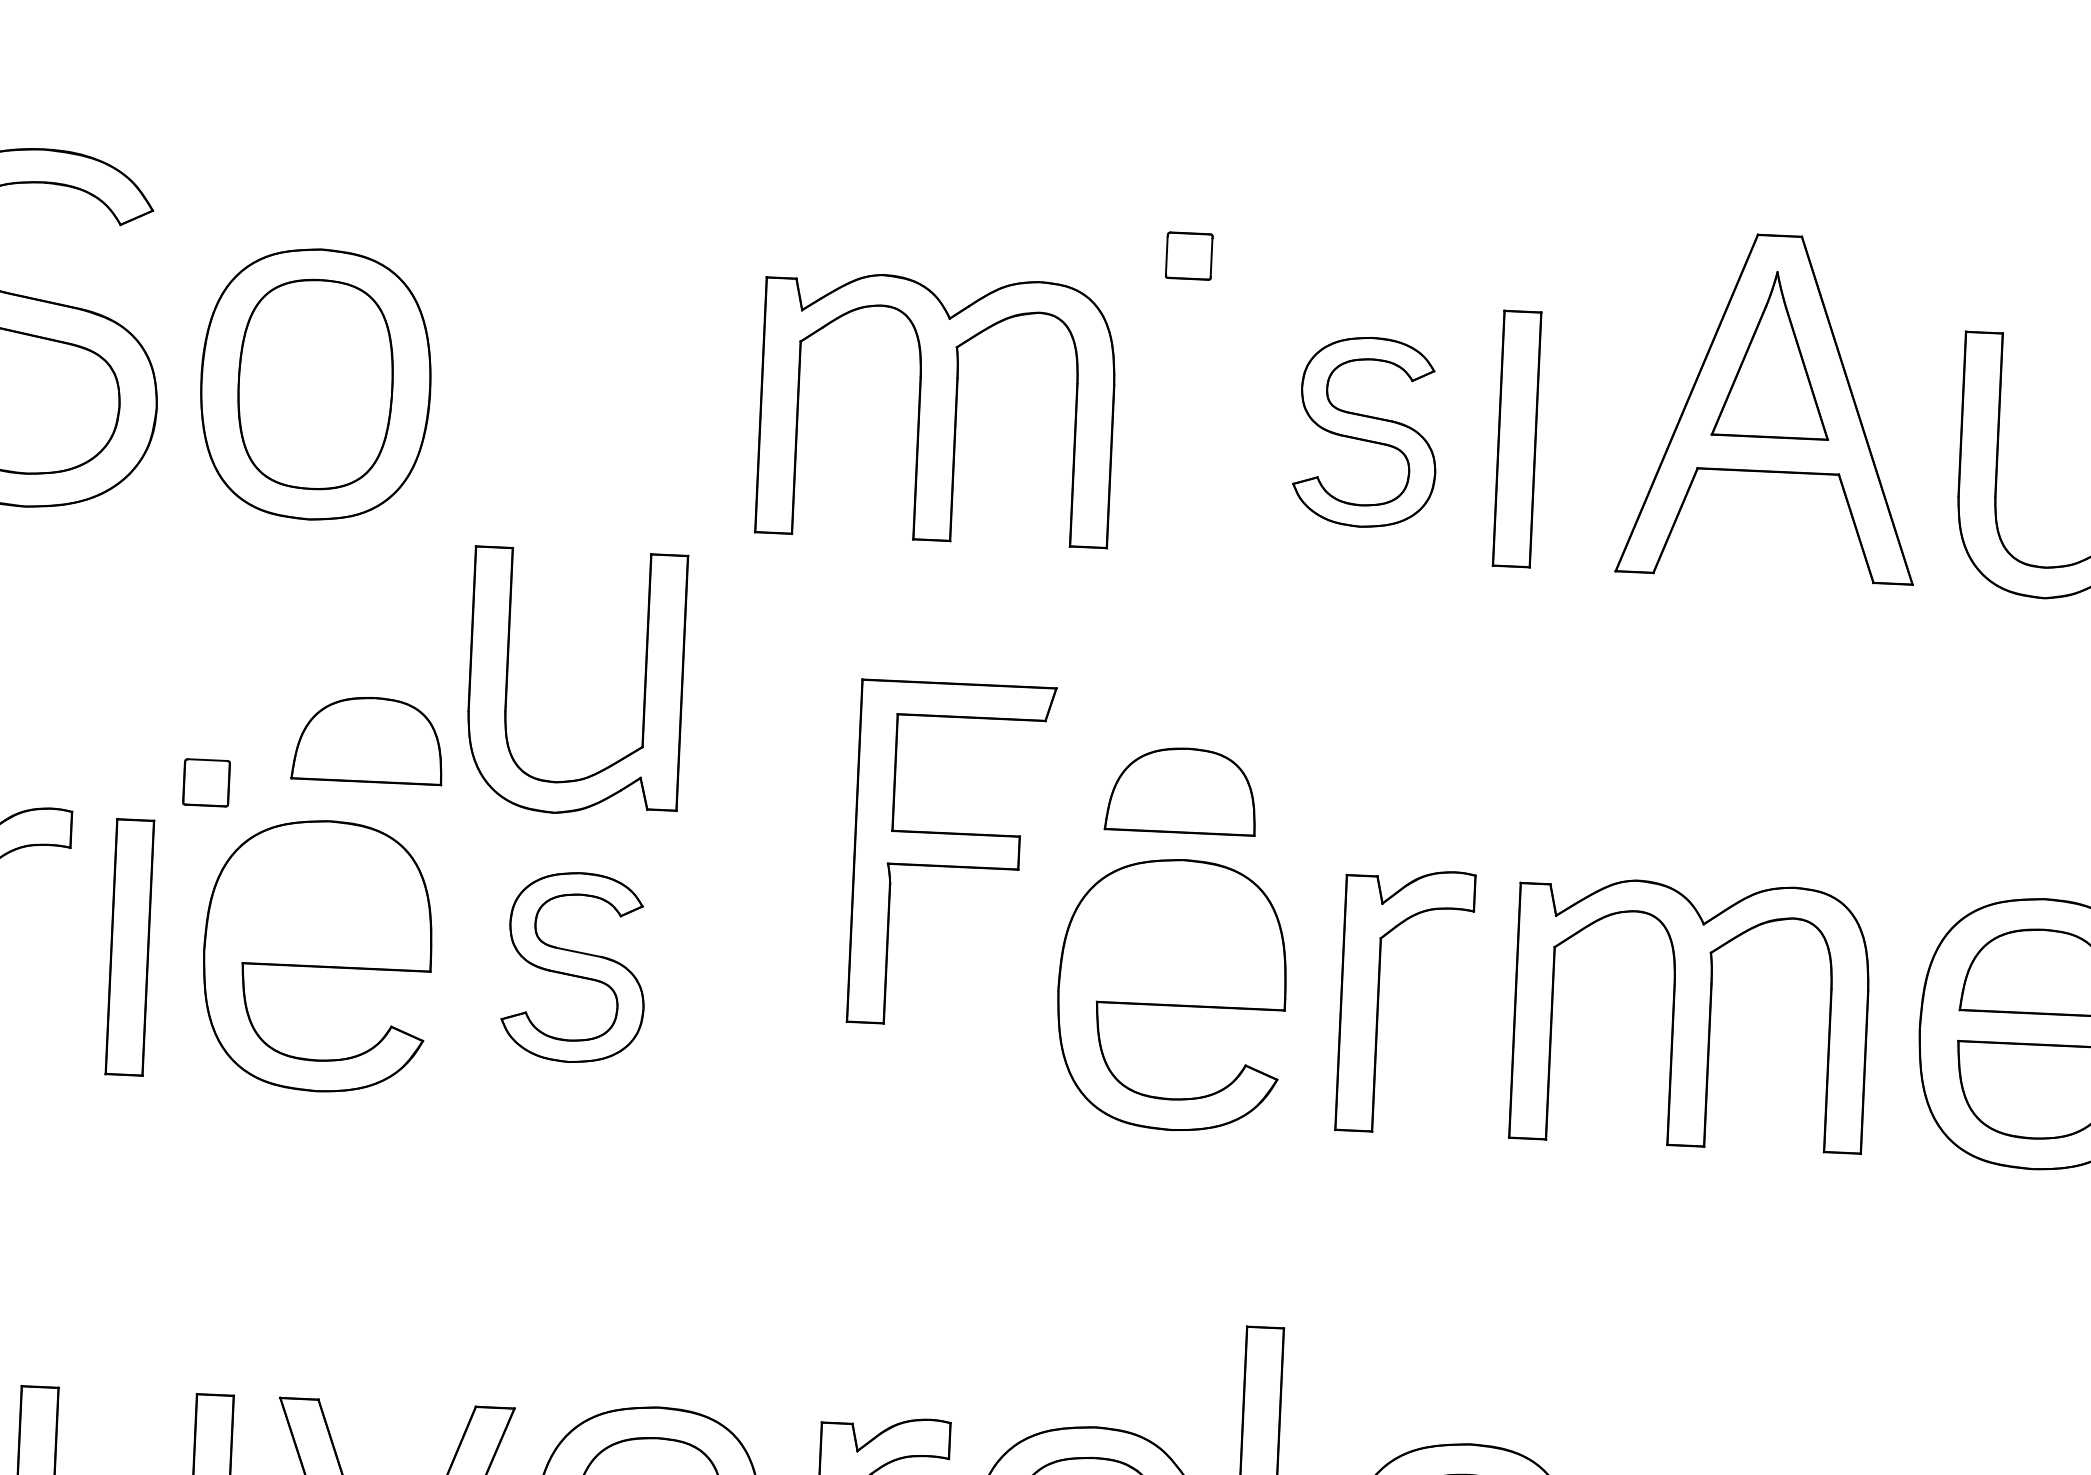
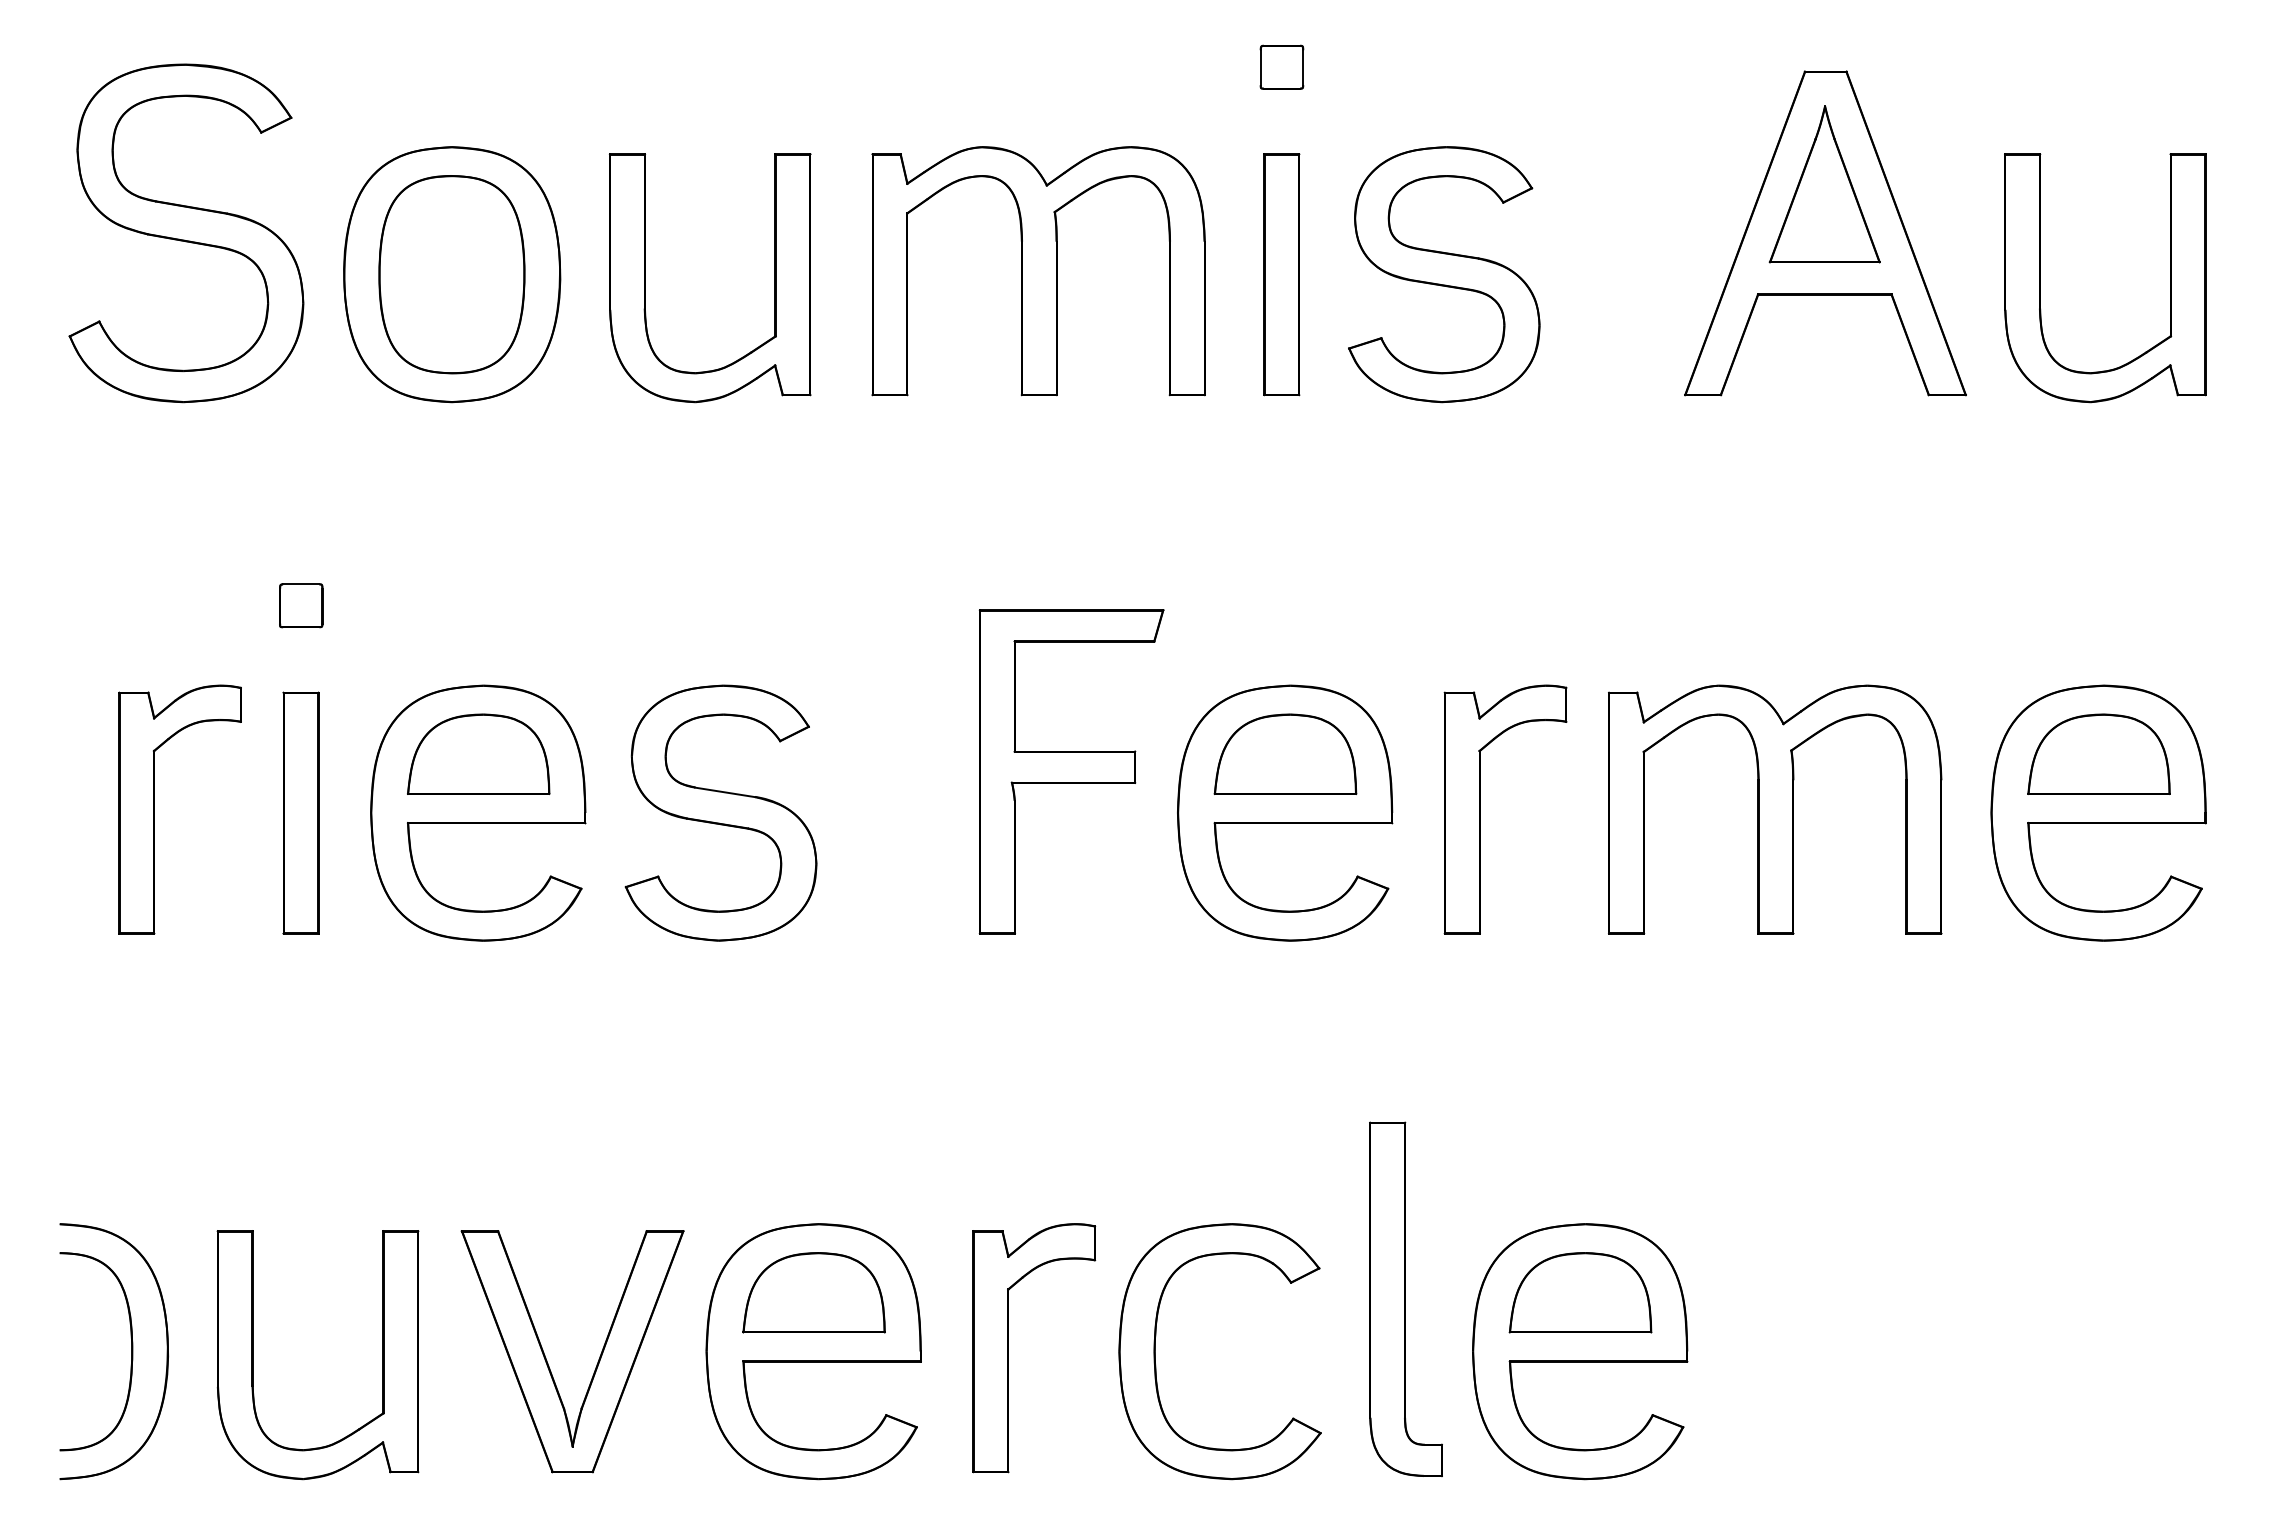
part: (1188, 255) -> (1281, 66), moved
part: (1366, 432) -> (1444, 274), size x1.43
part: (1516, 438) -> (1281, 274), moved
part: (507, 679) -> (645, 278), moved
part: (367, 738) -> (478, 753), moved
part: (206, 782) -> (301, 605), moved
part: (1181, 789) -> (1285, 753), moved
part: (951, 854) -> (1071, 771), moved
part: (574, 966) -> (720, 812), size x1.43

